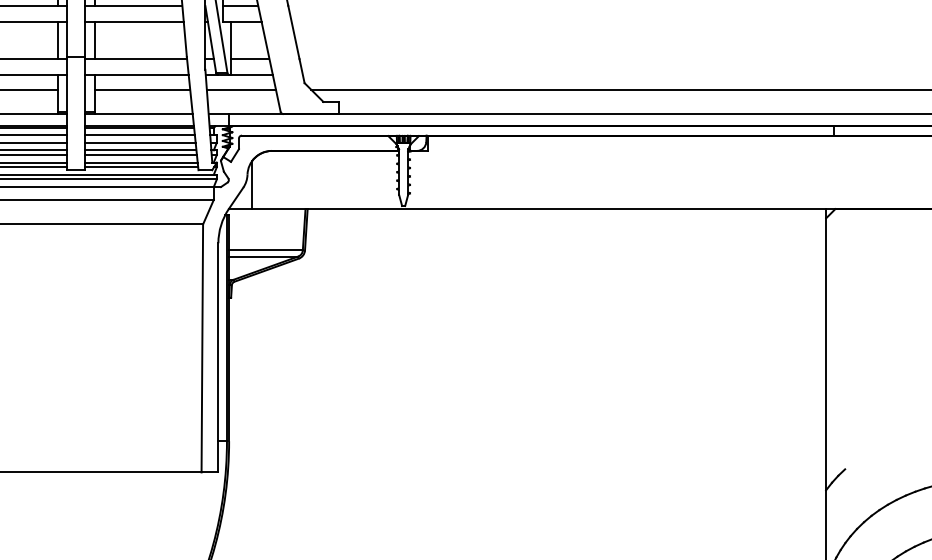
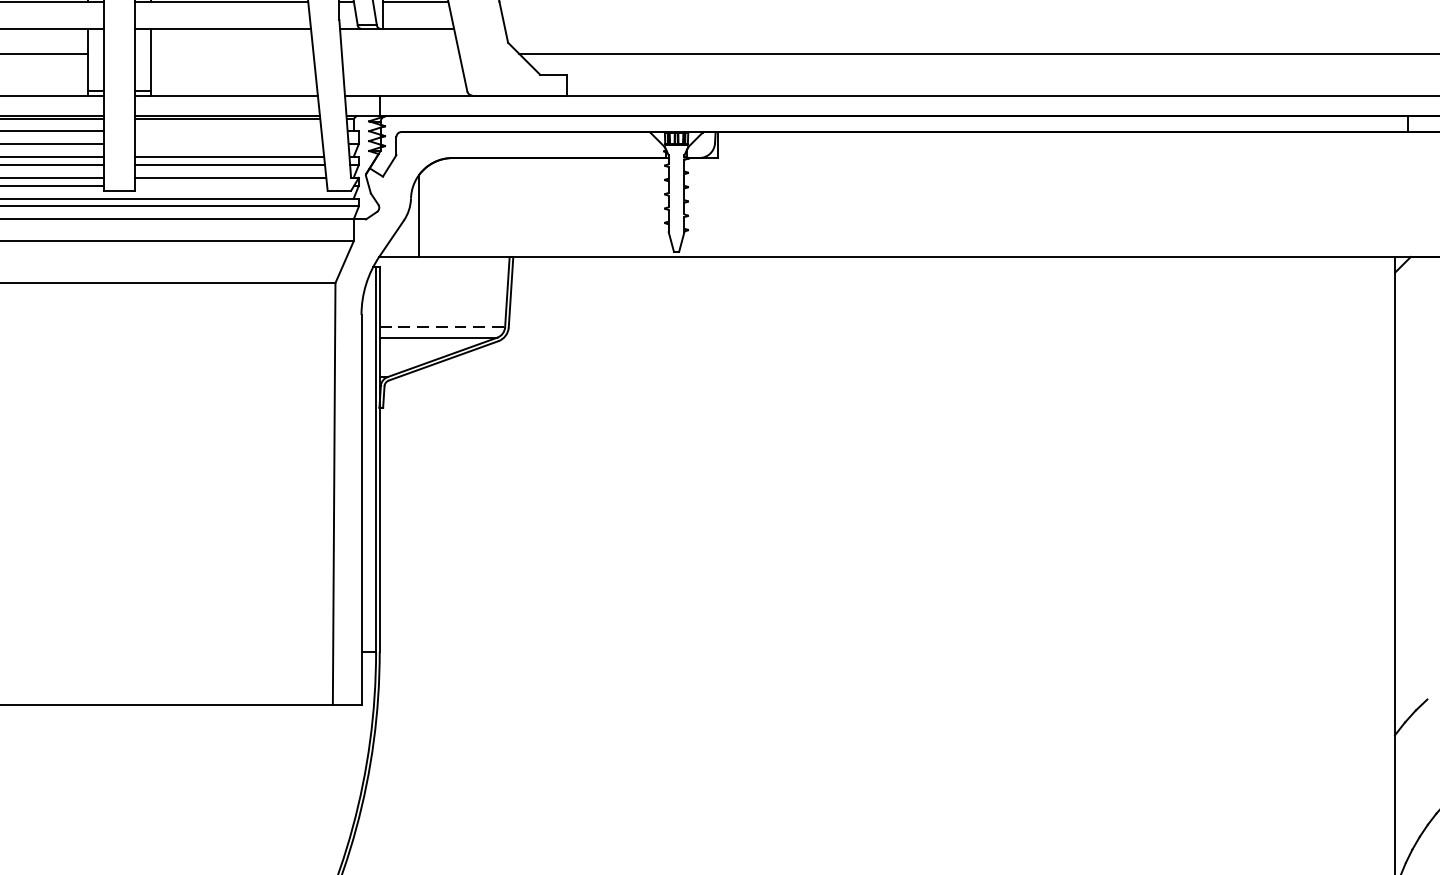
line: (142, 89) -> (232, 53), removed
line: (240, 89) -> (399, 53), removed
line: (139, 135) -> (227, 131), removed
line: (140, 142) -> (229, 143), removed
line: (141, 167) -> (230, 186), removed
line: (265, 250) -> (441, 327), solid -> dashed

